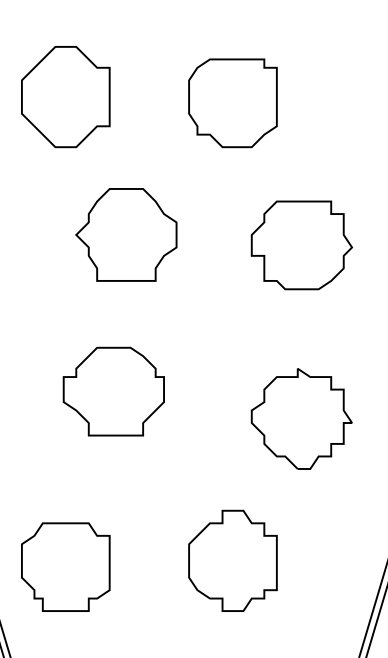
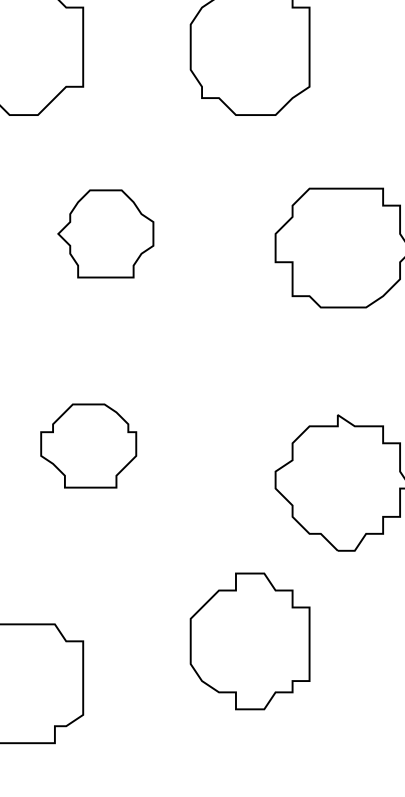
part: (126, 234) -> (105, 233), size x0.7
part: (113, 391) -> (88, 445), size x0.7
part: (232, 560) -> (249, 640), moved

